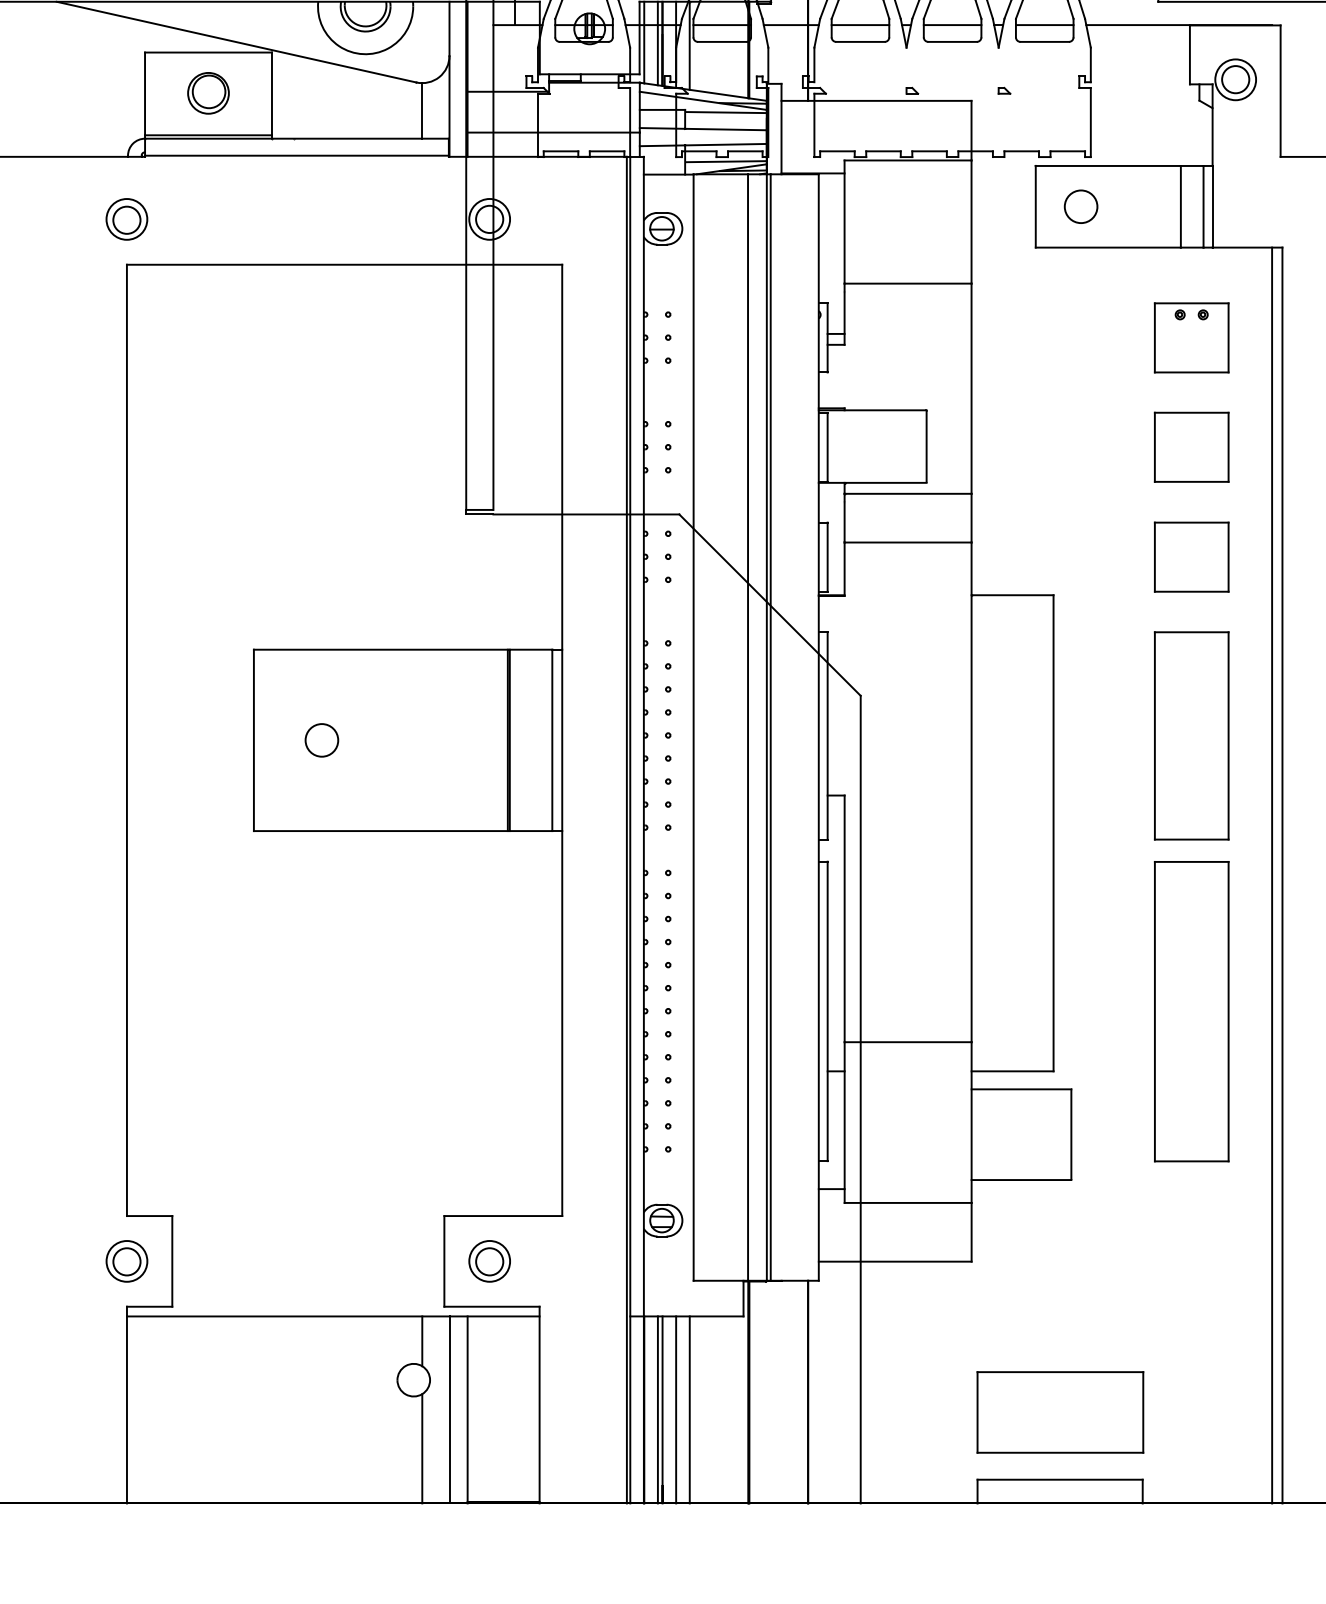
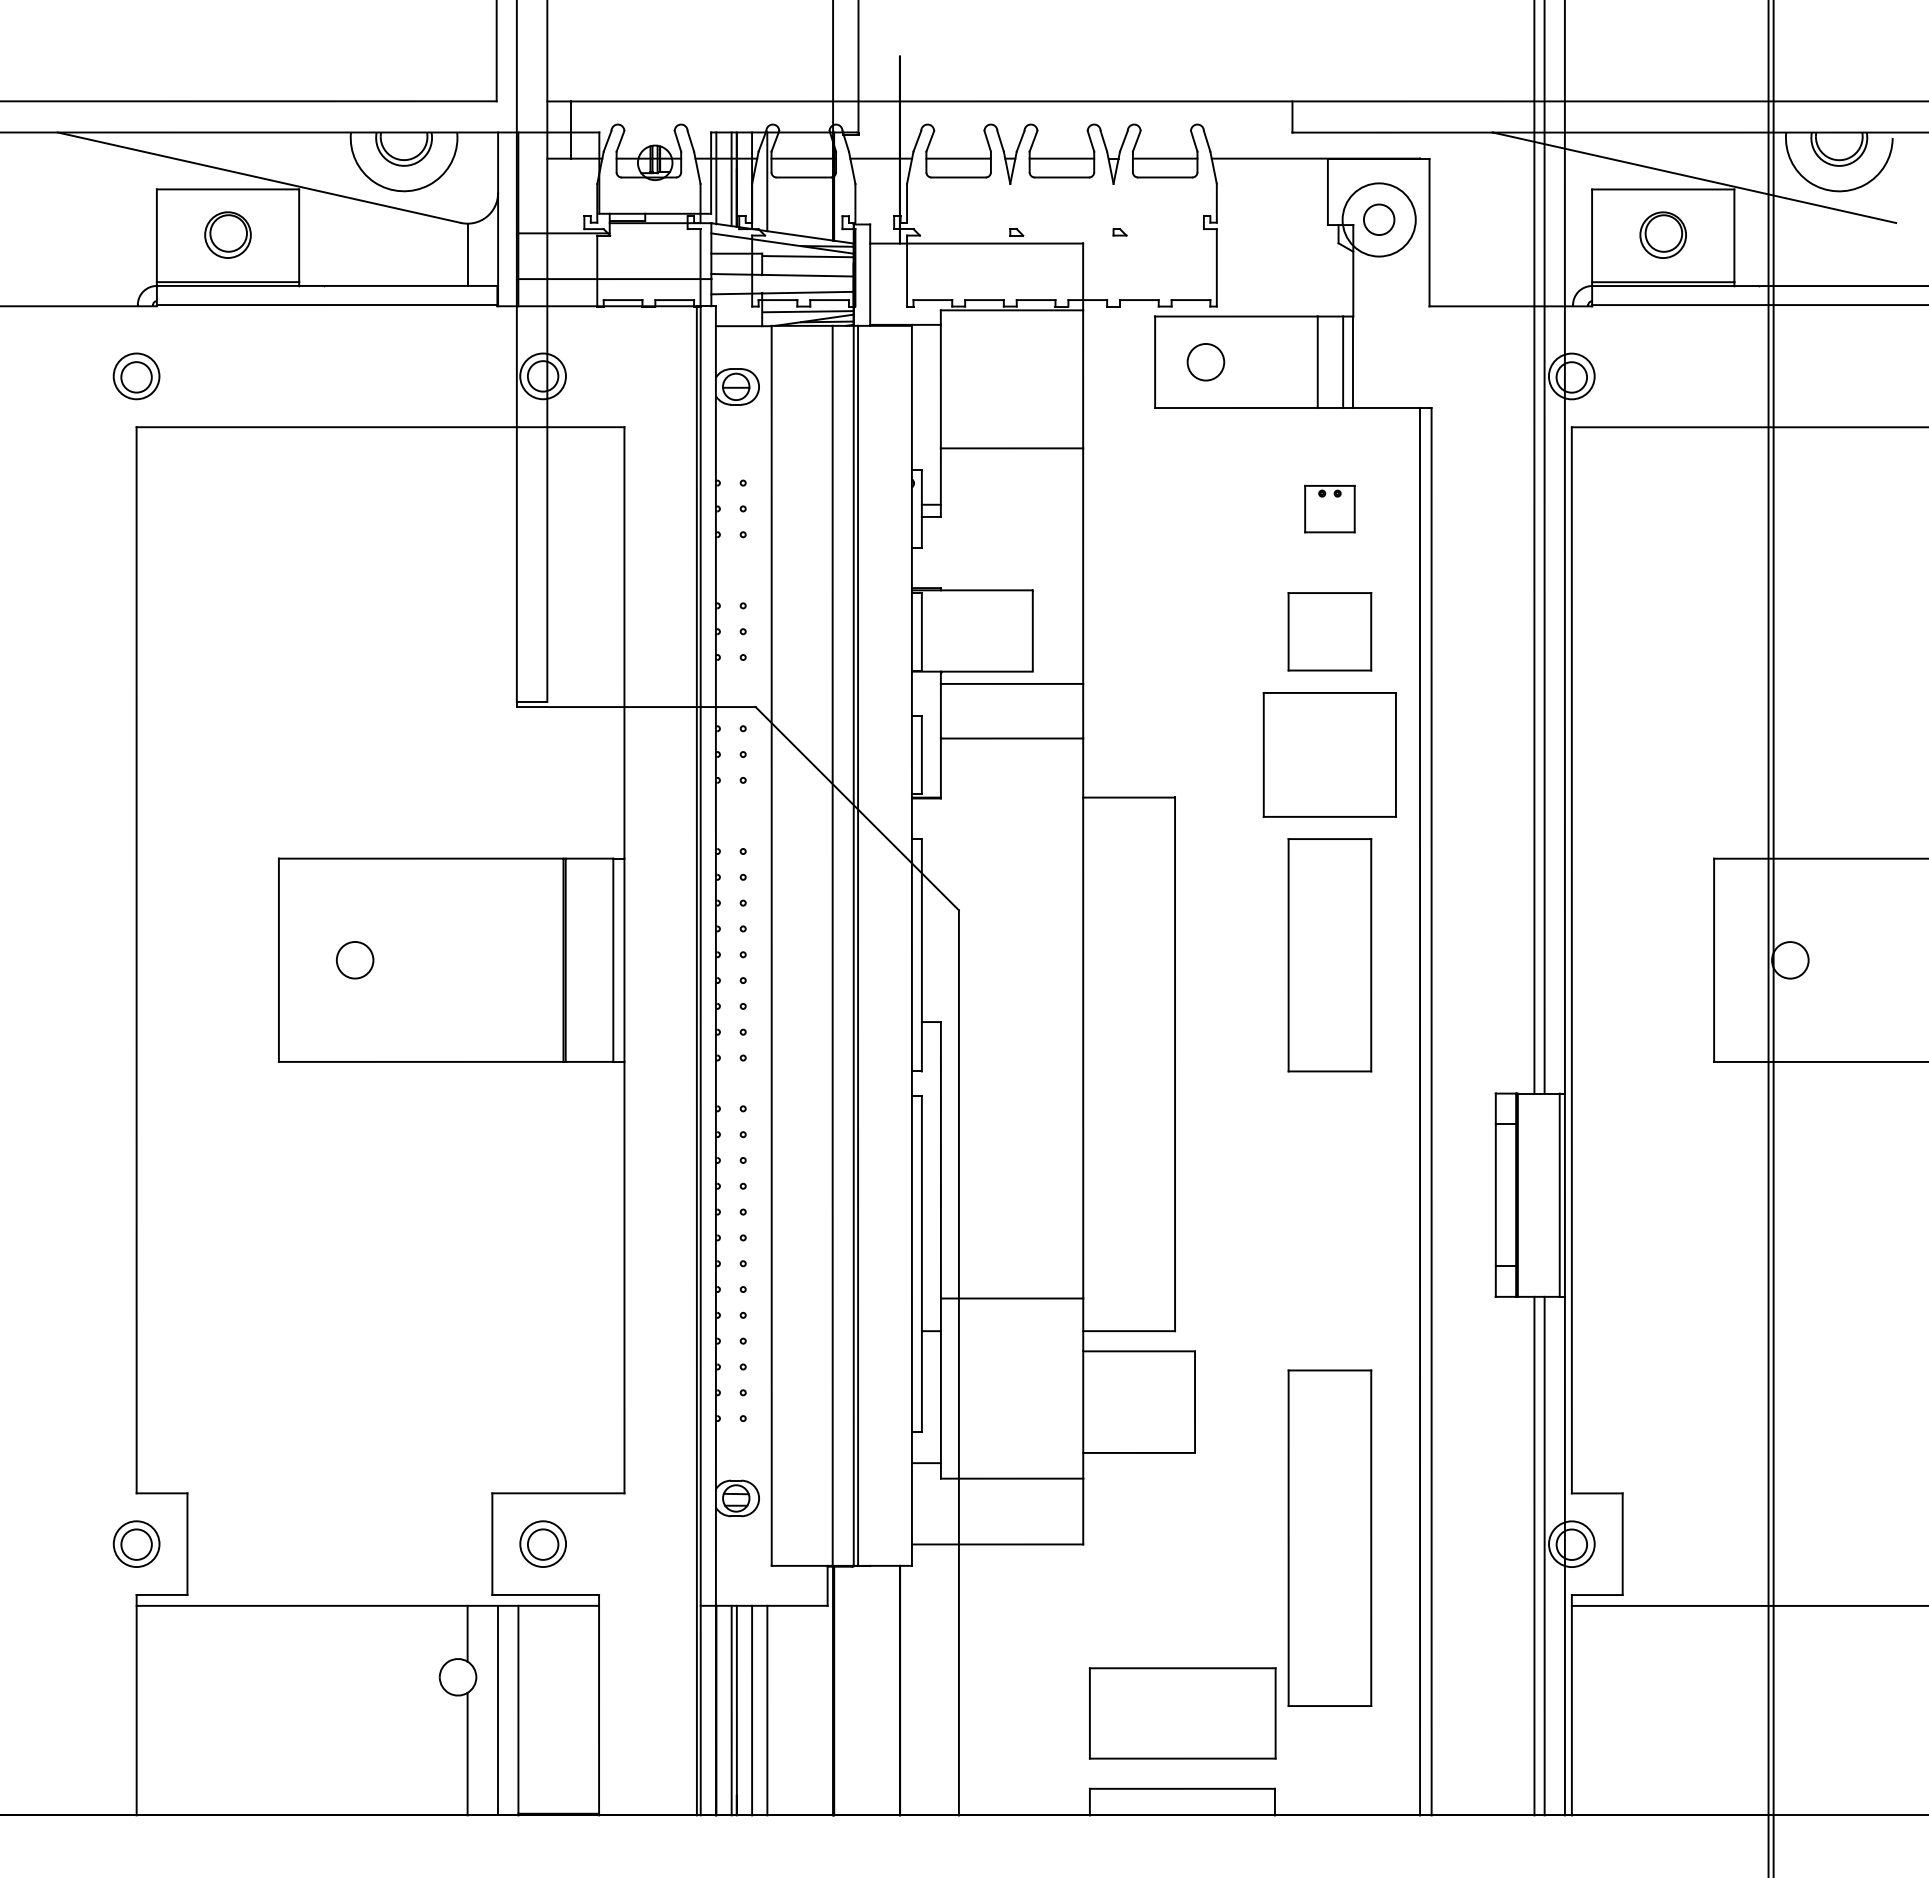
circle: (1235, 79) -> (1379, 219), size x1.6
part: (1191, 337) -> (1329, 508), size x0.6
part: (1191, 556) -> (1329, 754), size x1.6
part: (1191, 1010) -> (1329, 1537), moved

